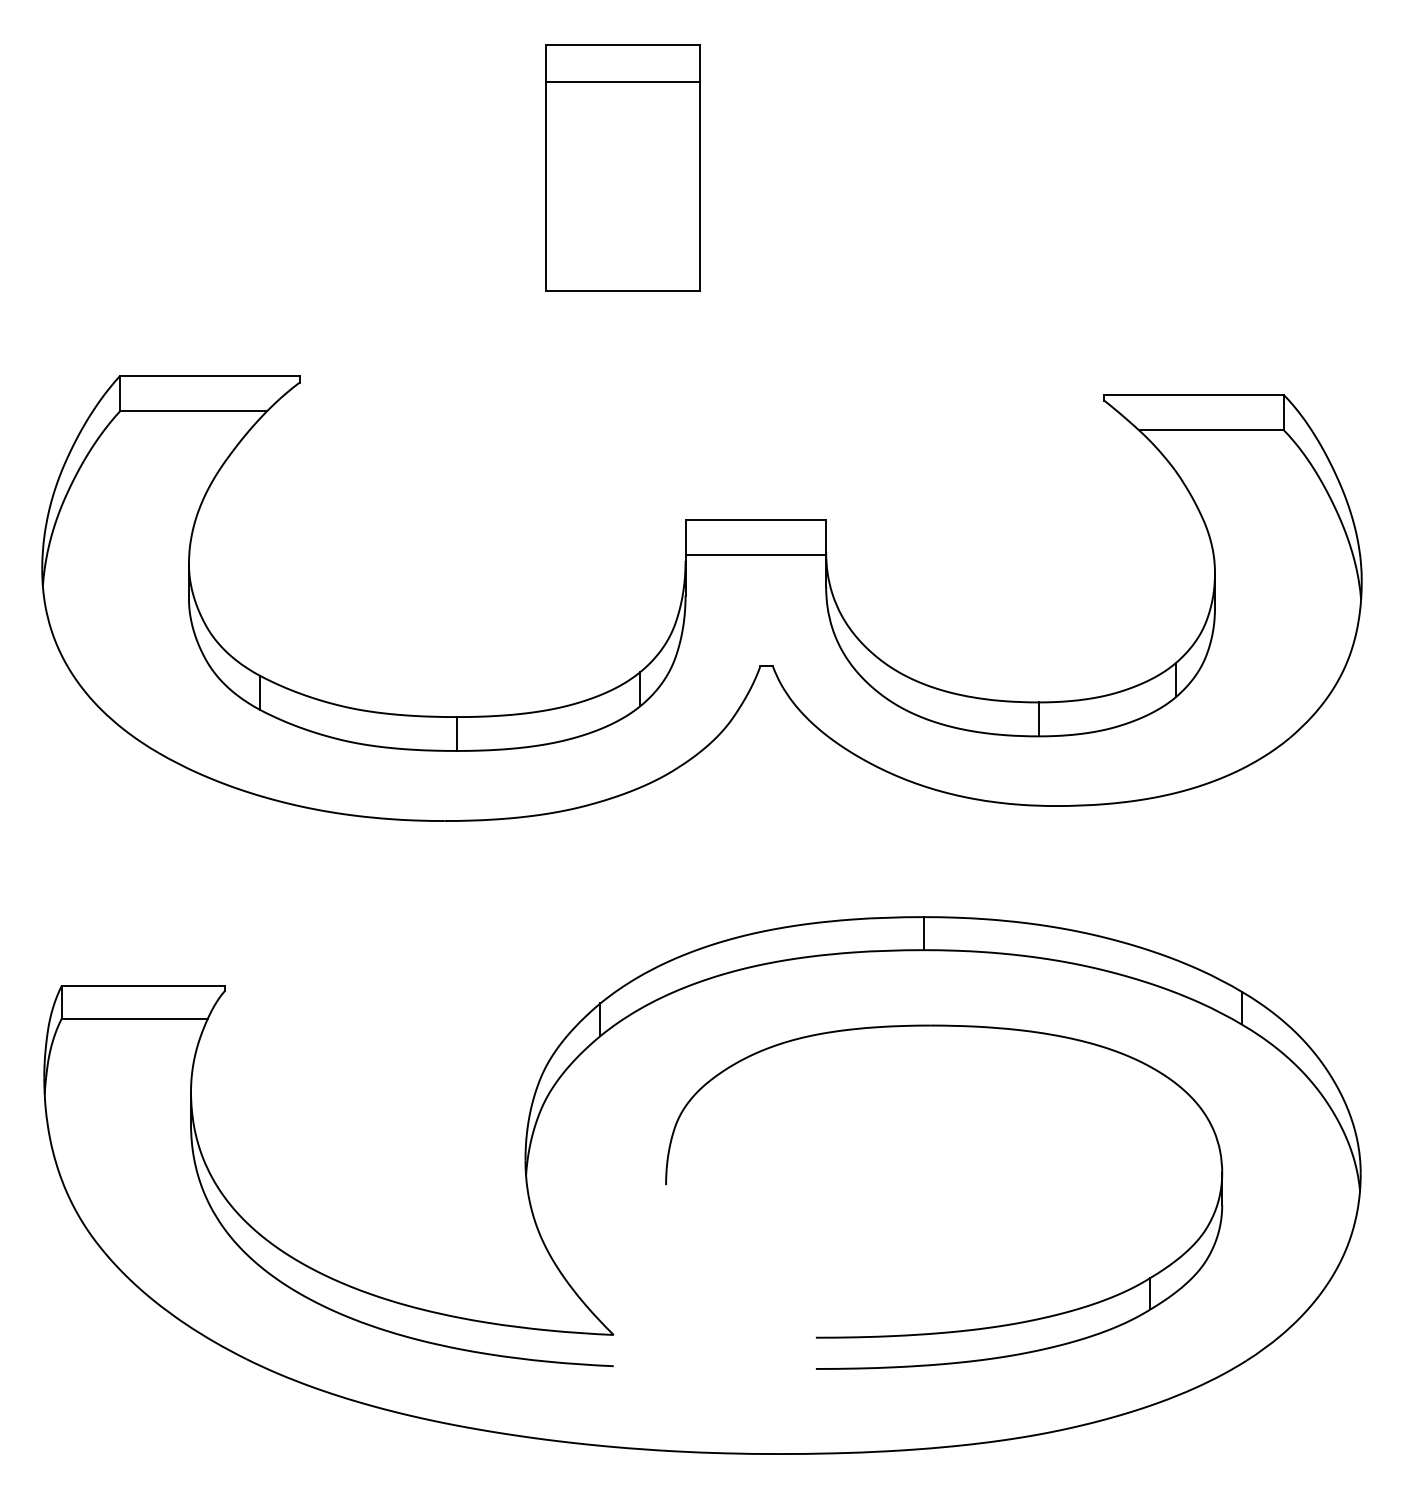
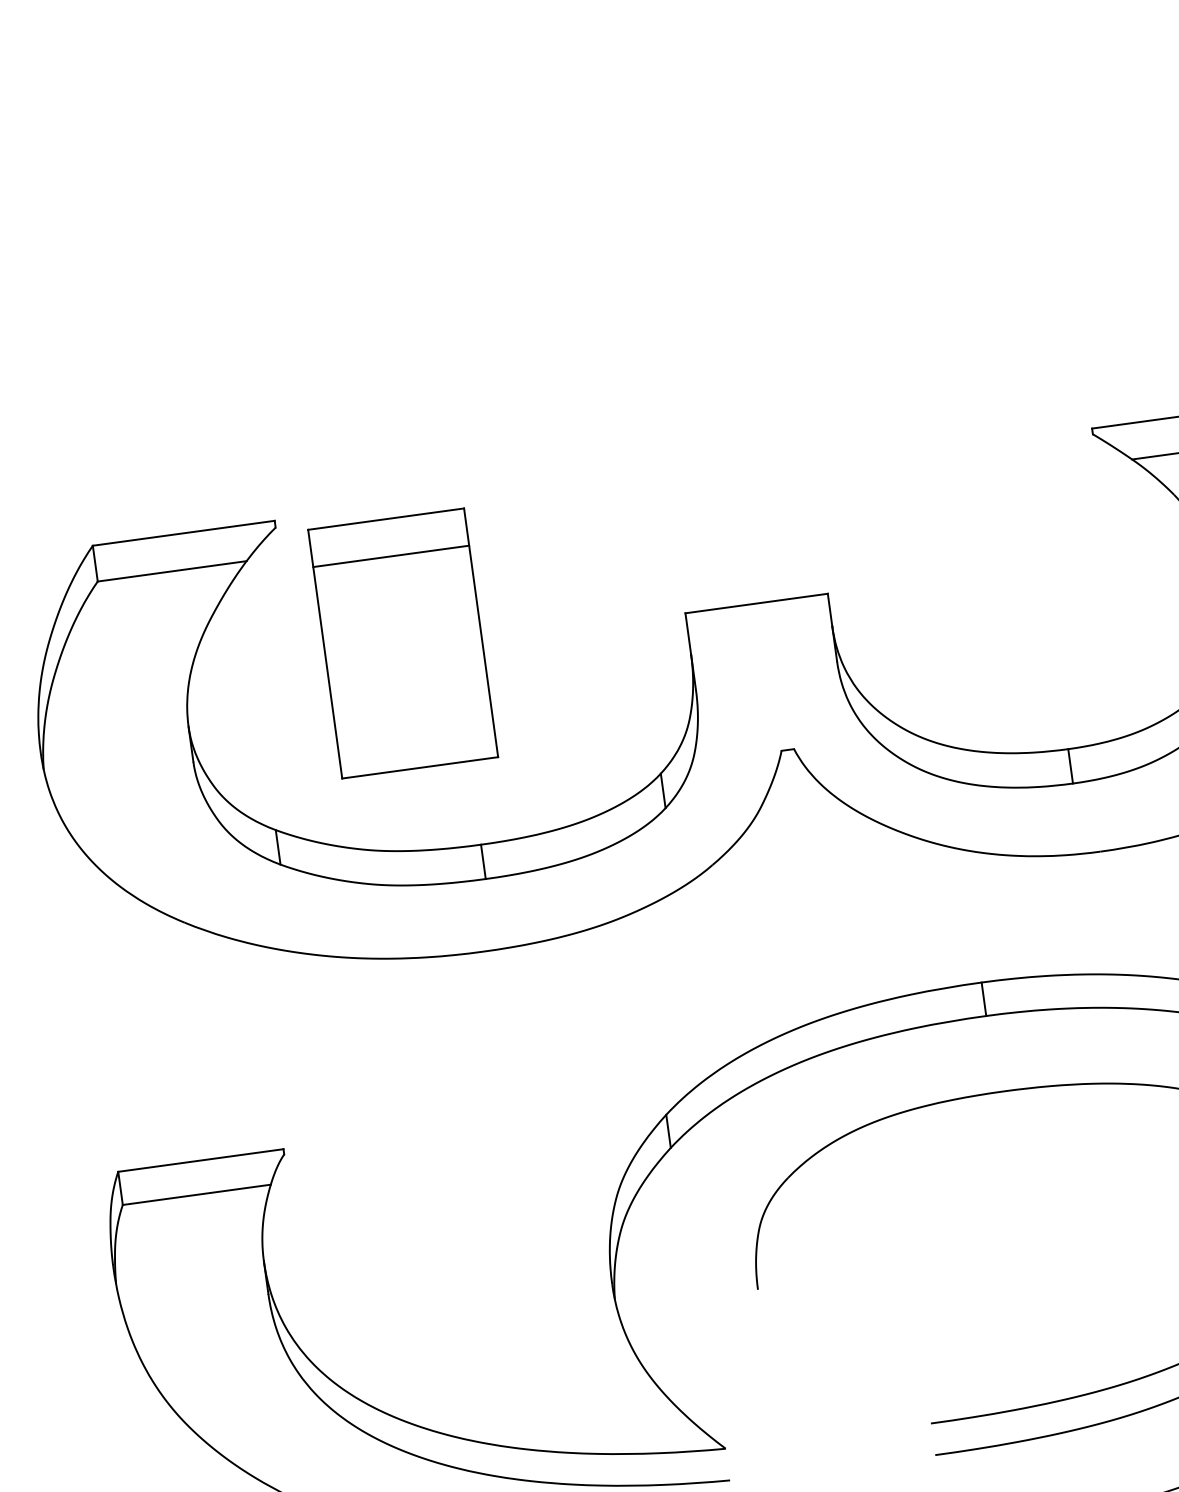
part: (622, 167) -> (402, 643), moved
line: (755, 554) -> (761, 638), removed

